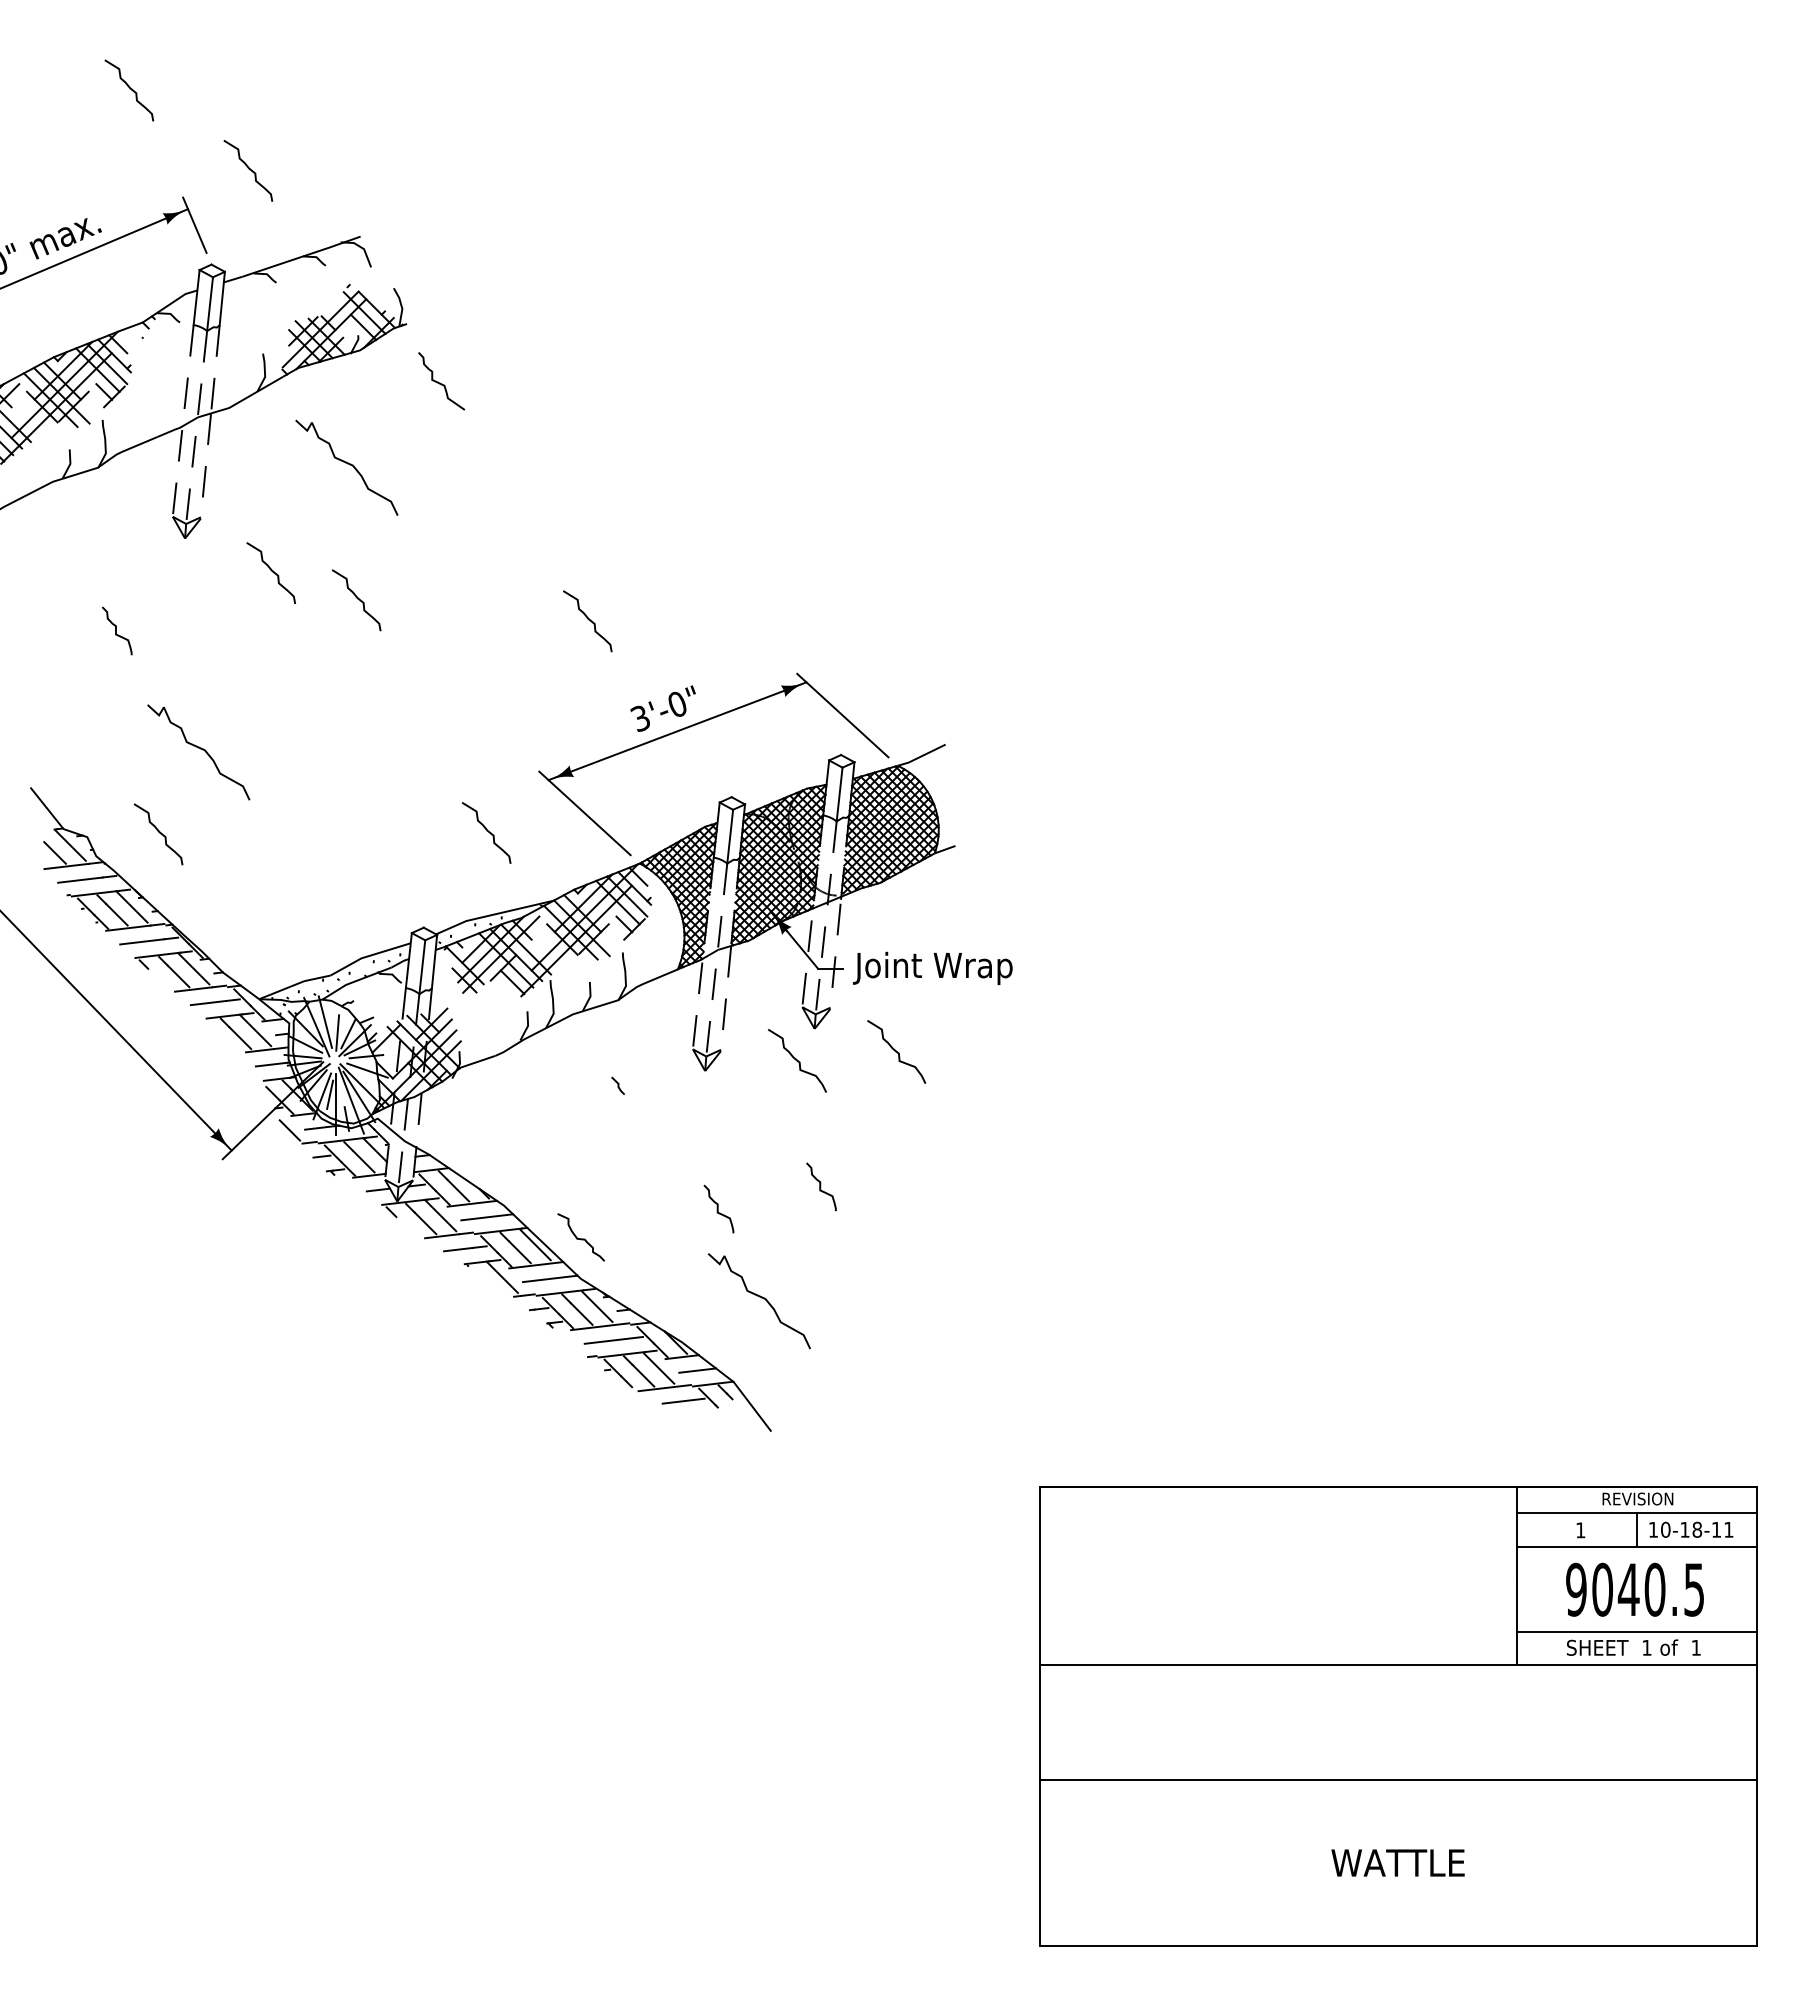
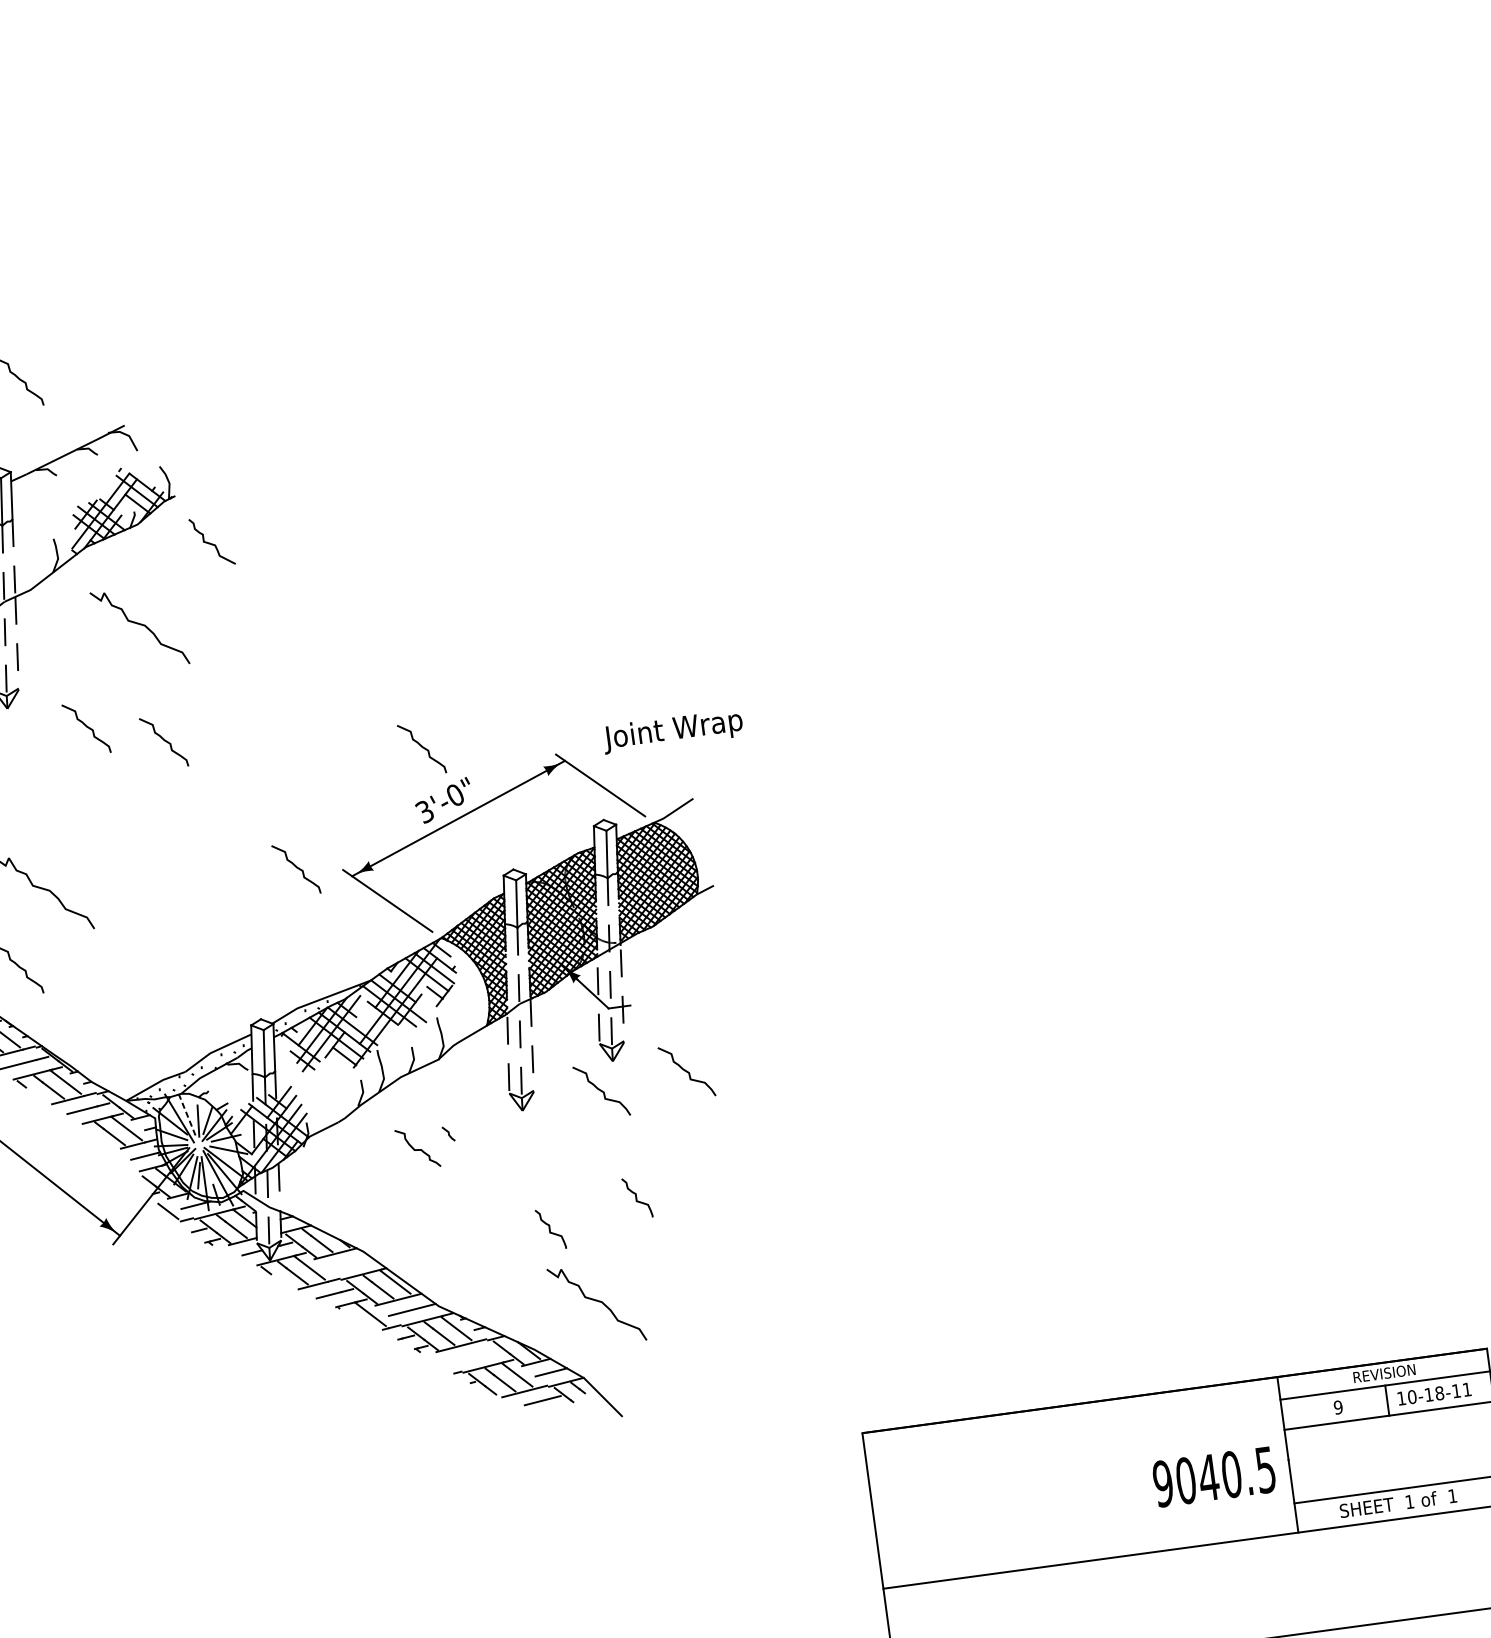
curve: (588, 620) -> (422, 748), moved
curve: (486, 831) -> (296, 868), moved
text: (932, 967) -> (672, 730), moved
line: (325, 1022) -> (186, 1113), solid -> dashed
line: (487, 1217) -> (350, 1263), removed
curve: (580, 1238) -> (417, 1149), moved
line: (613, 1339) -> (474, 1355), removed
text: (1580, 1530) -> (1338, 1407), 1 -> 9
text: (1634, 1589) -> (1213, 1476), moved

